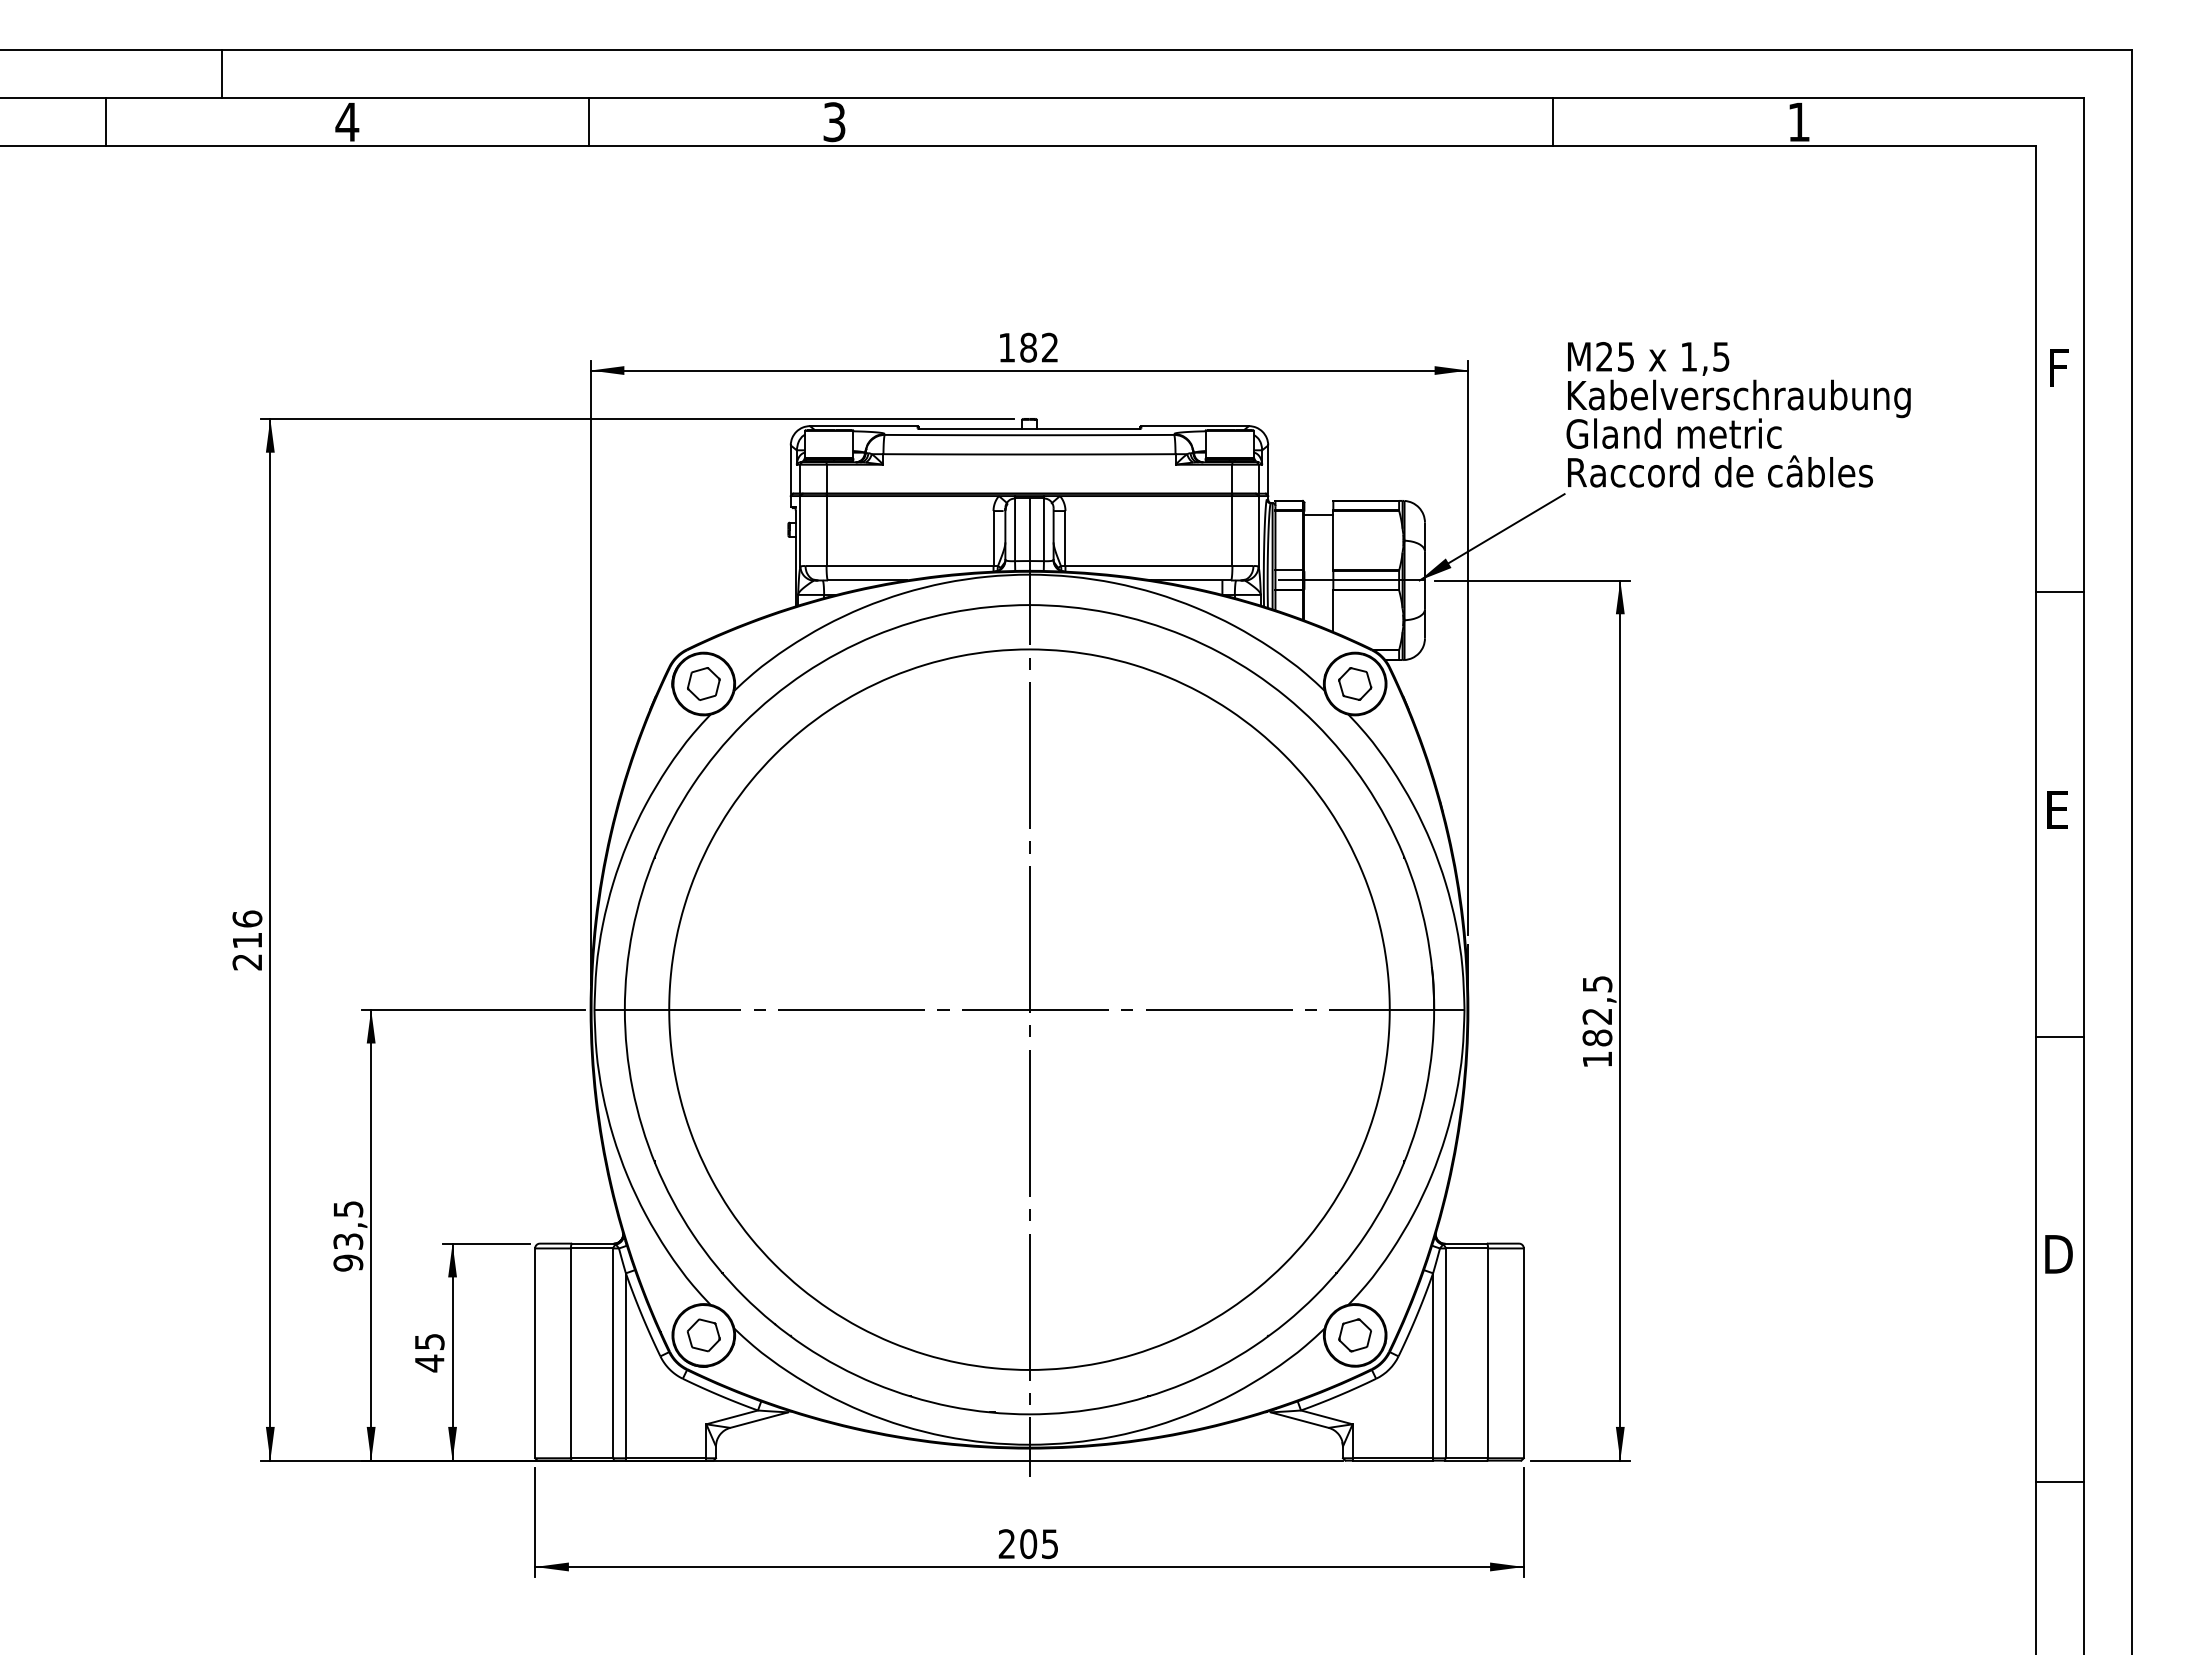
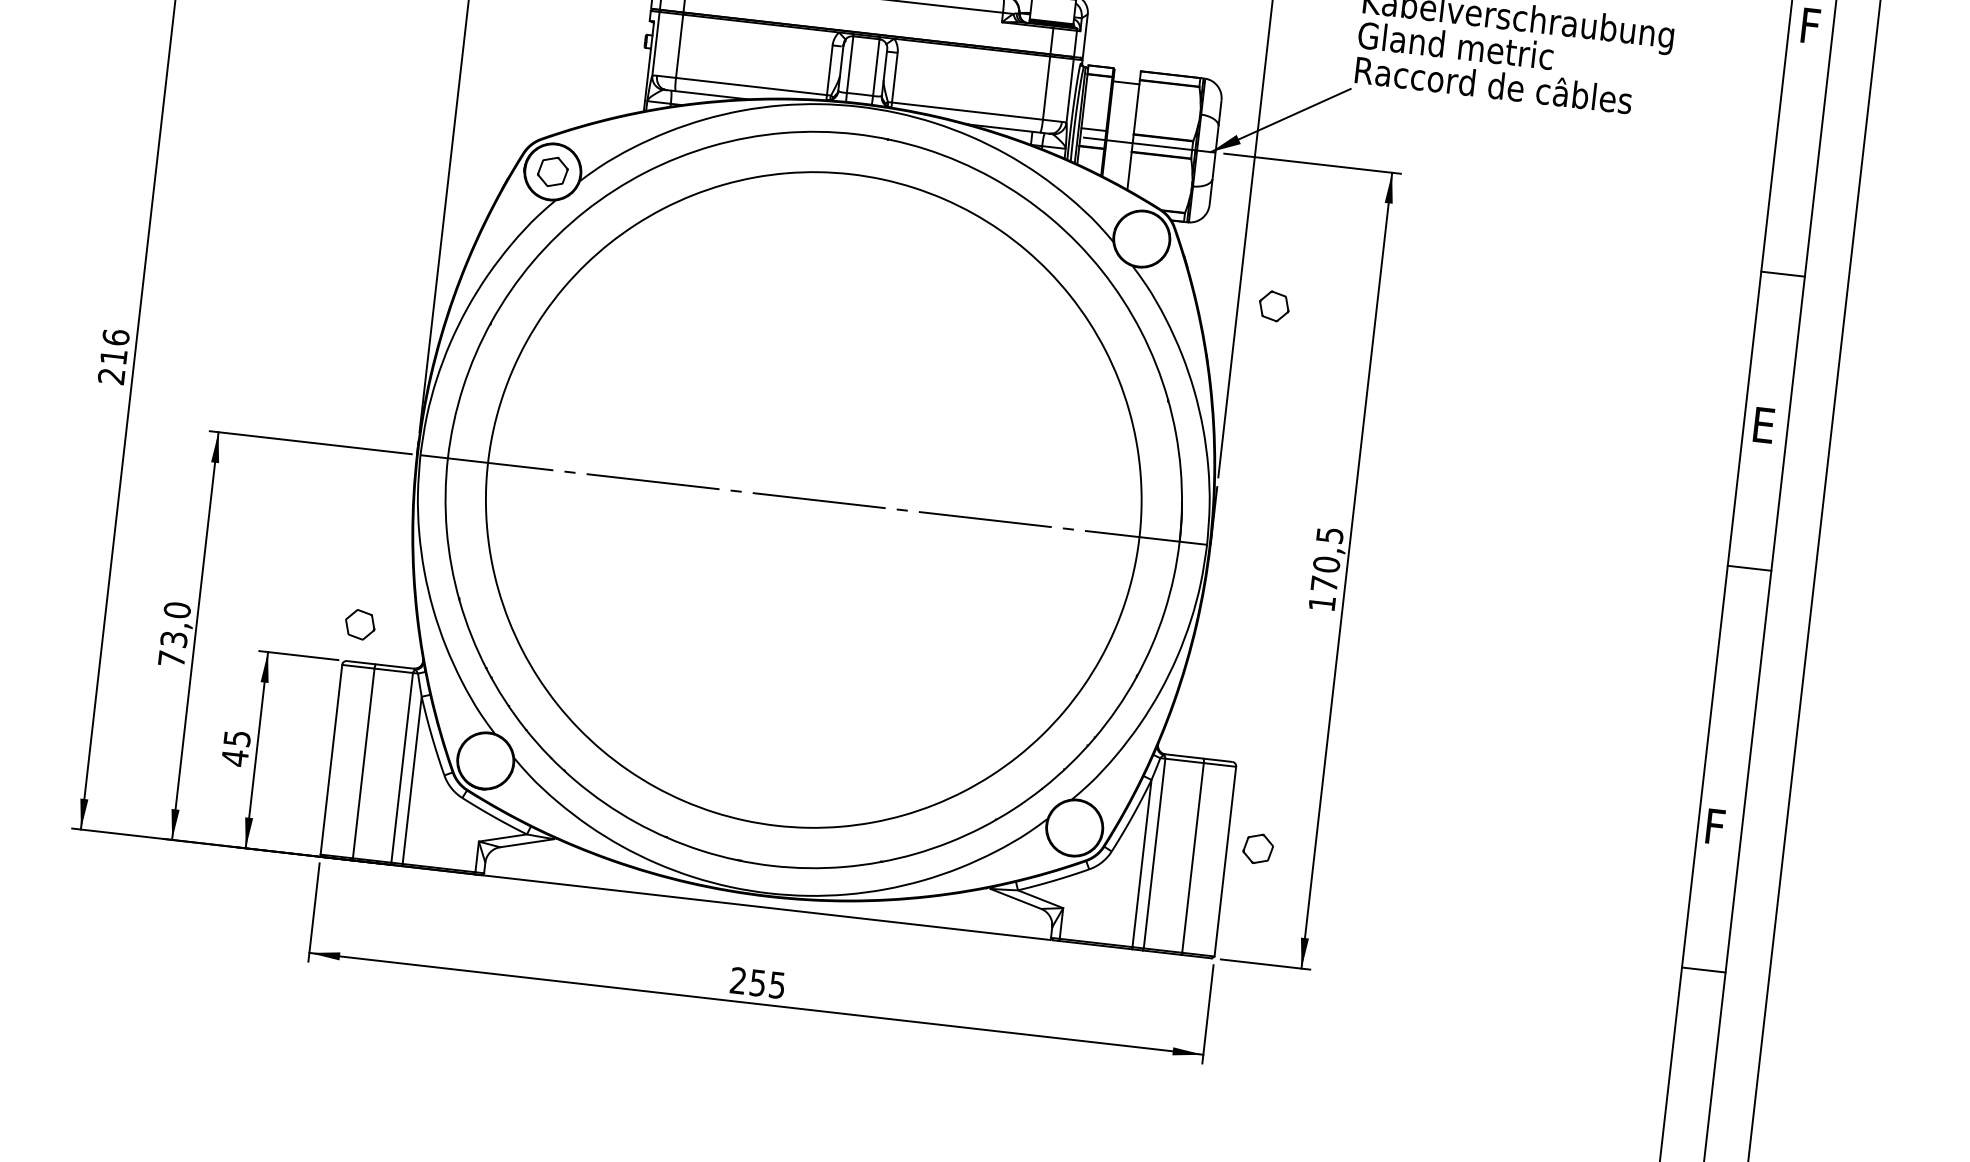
line: (2059, 591) -> (1782, 274), moved
part: (1355, 683) -> (1274, 305), moved
line: (1029, 987) -> (816, 479), removed
text: (1597, 1027) -> (1325, 574), 182,5 -> 170,5
line: (2059, 1036) -> (1749, 567), moved
text: (348, 1235) -> (174, 634), 93,5 -> 73,0
text: (2058, 1254) -> (1718, 827), D -> F
part: (703, 1335) -> (359, 624), moved
part: (1354, 1335) -> (1257, 848), moved
line: (2059, 1482) -> (1703, 970), moved
text: (1028, 1544) -> (757, 983), 205 -> 255

